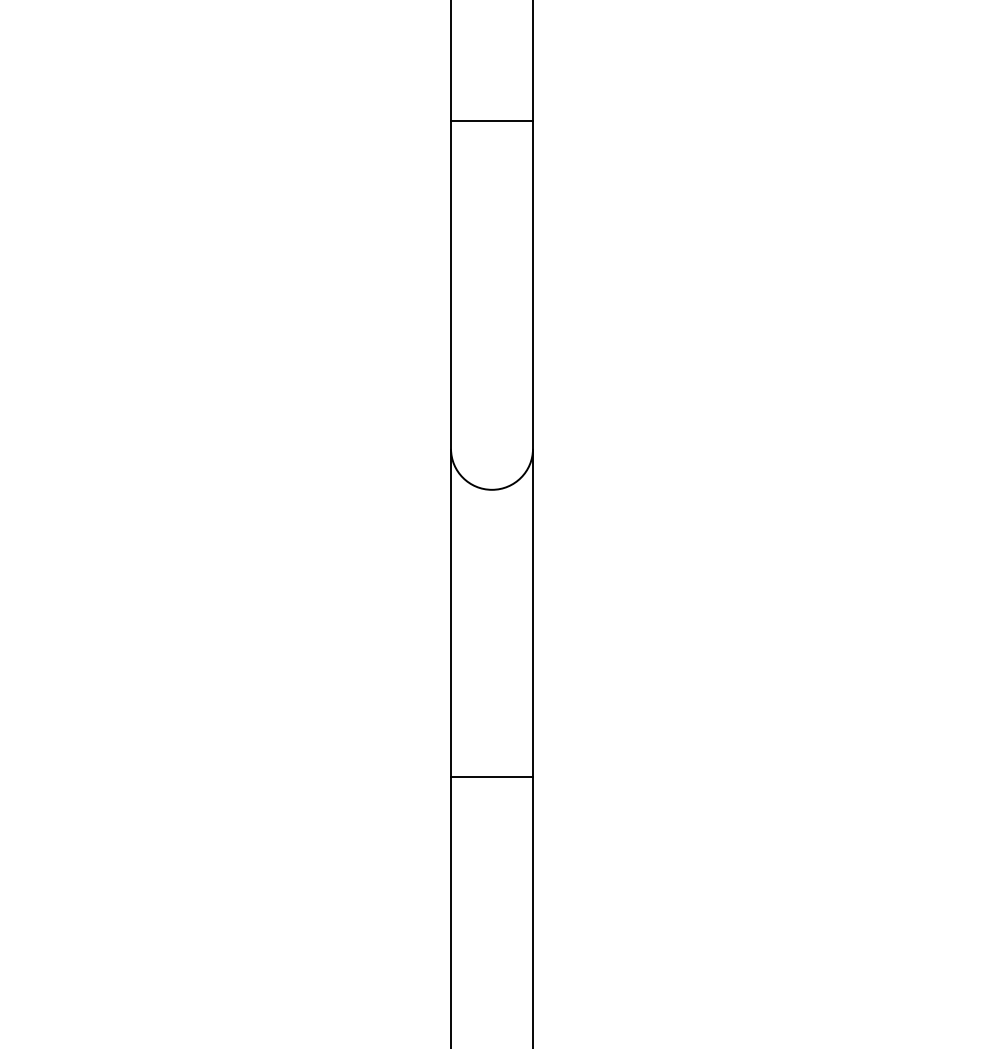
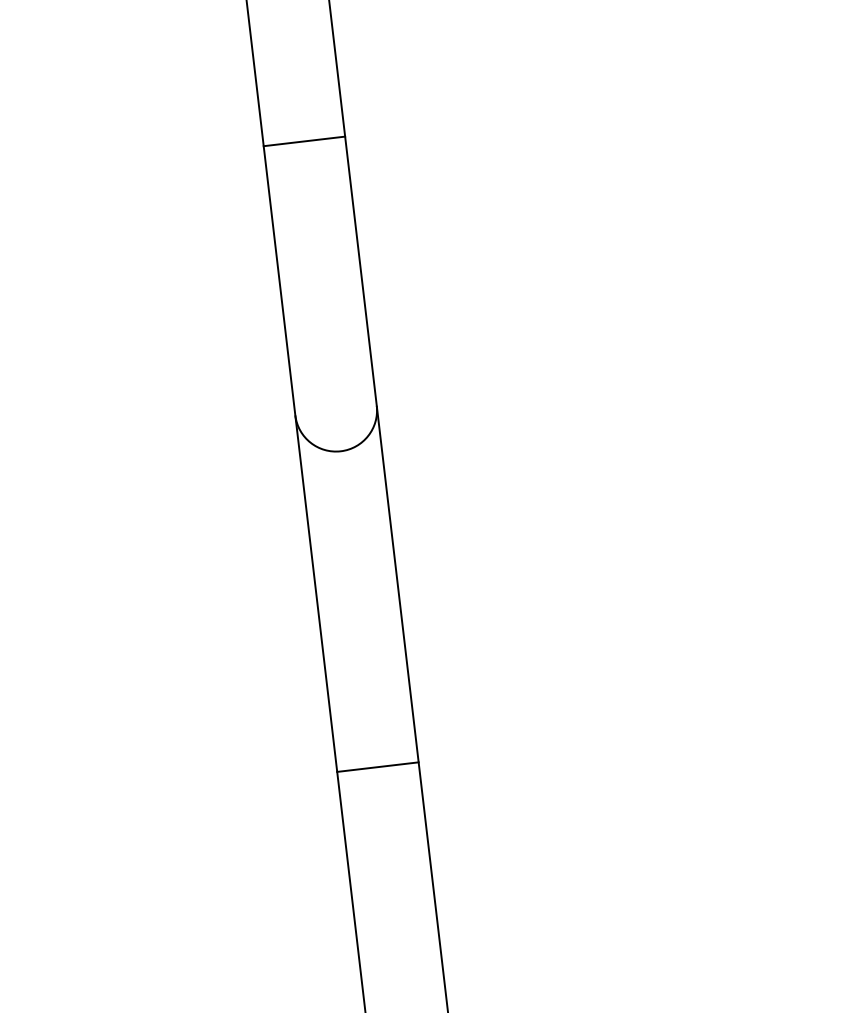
line: (492, 120) -> (304, 141), moved
line: (492, 776) -> (378, 766), moved

